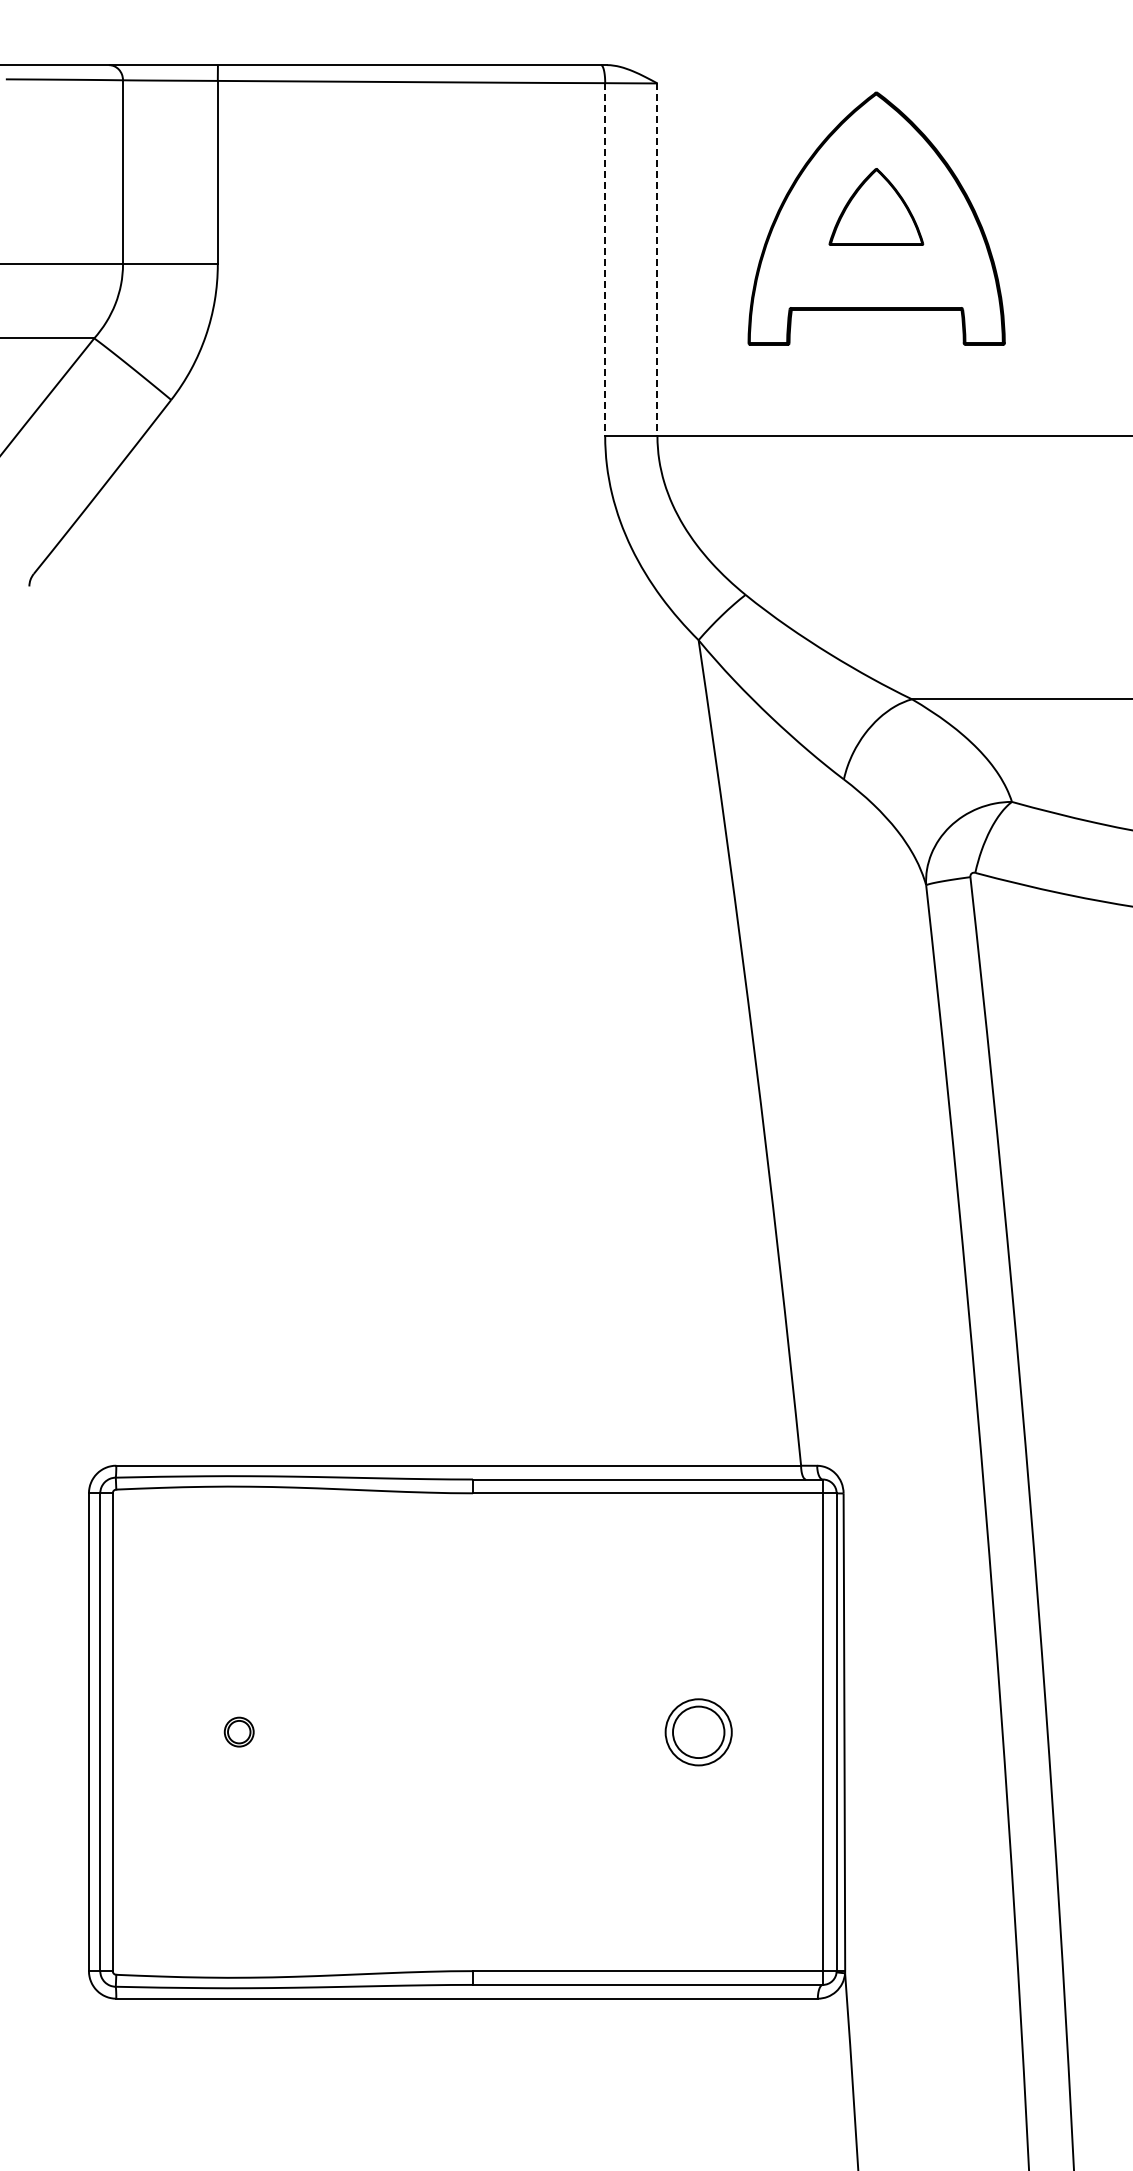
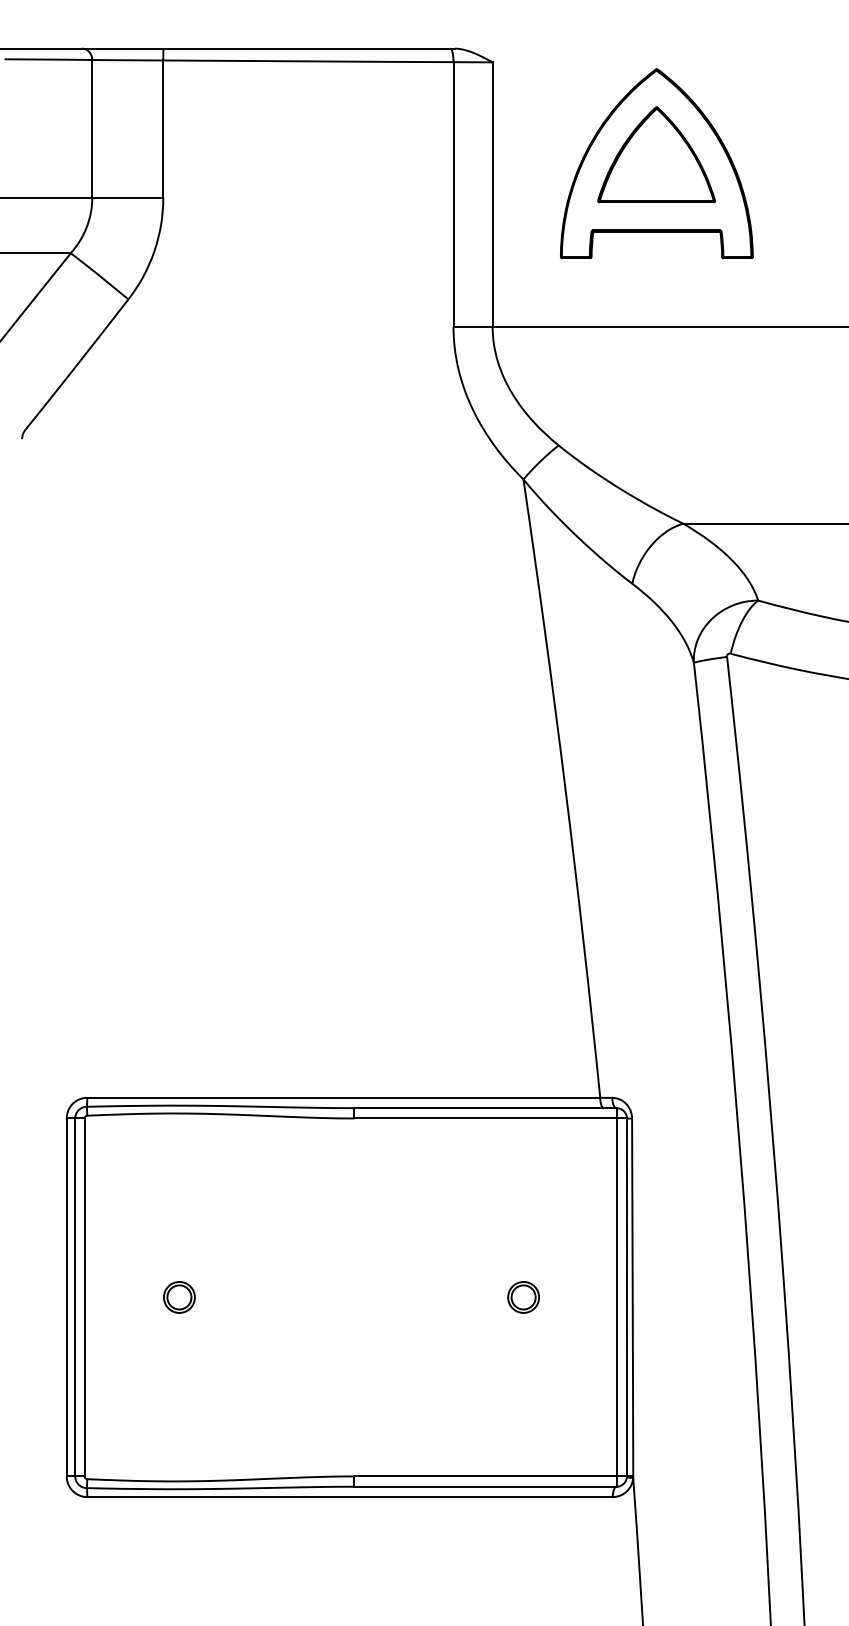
part: (876, 206) -> (656, 154), size x1.67
line: (605, 259) -> (453, 194), dashed -> solid
line: (657, 260) -> (492, 194), dashed -> solid
part: (238, 1731) -> (178, 1296), size x1.43
part: (698, 1731) -> (523, 1296), size x0.62

